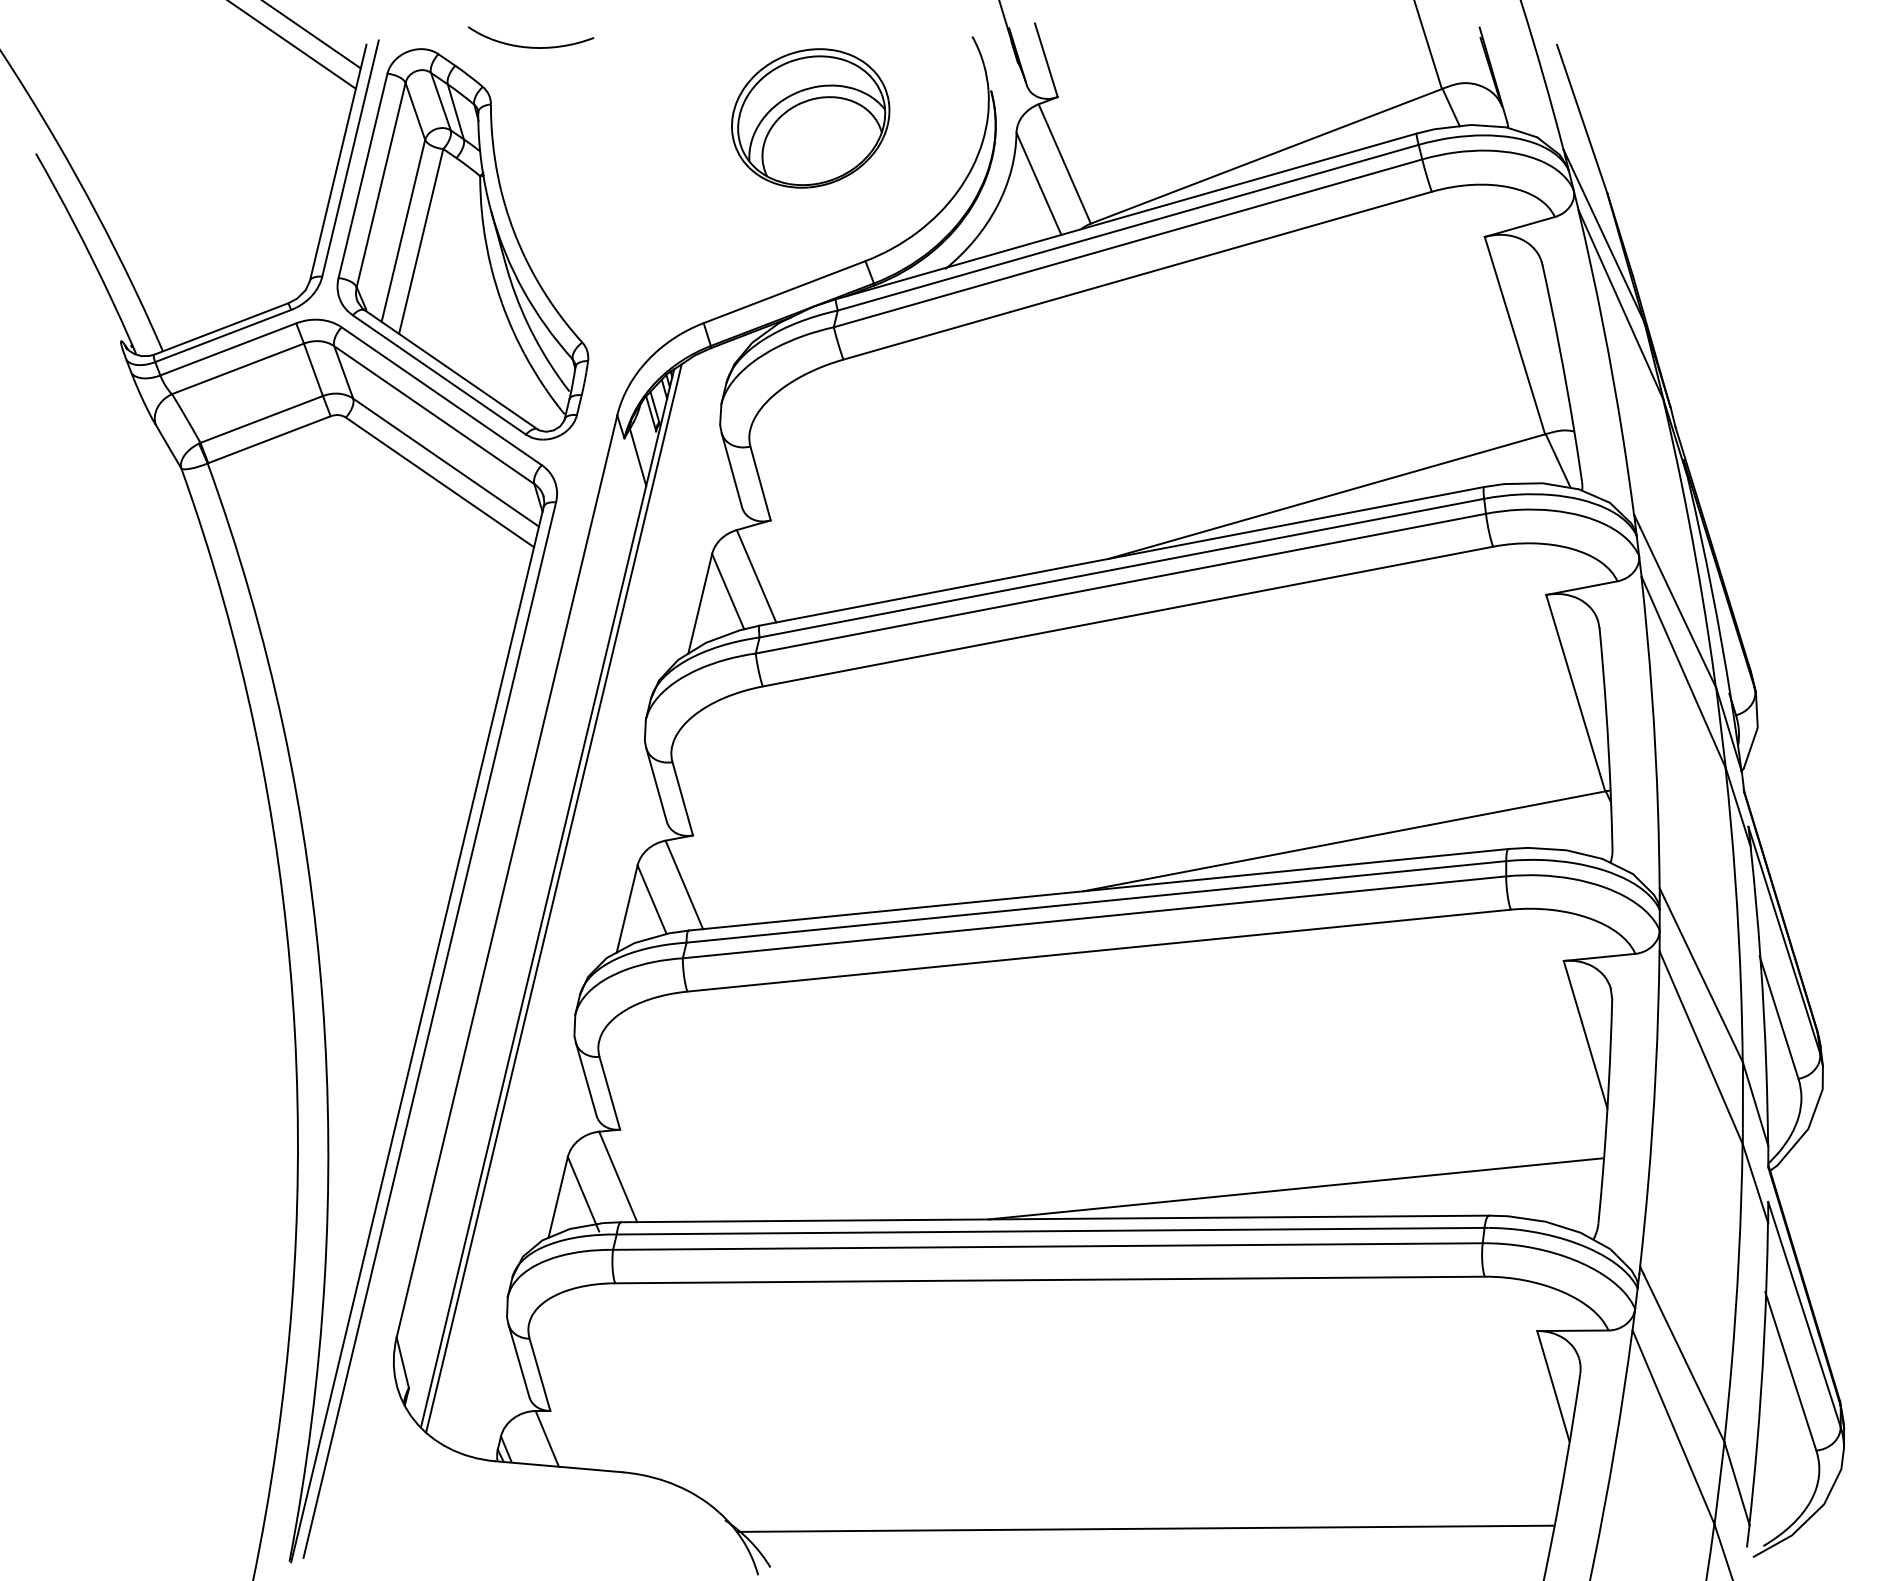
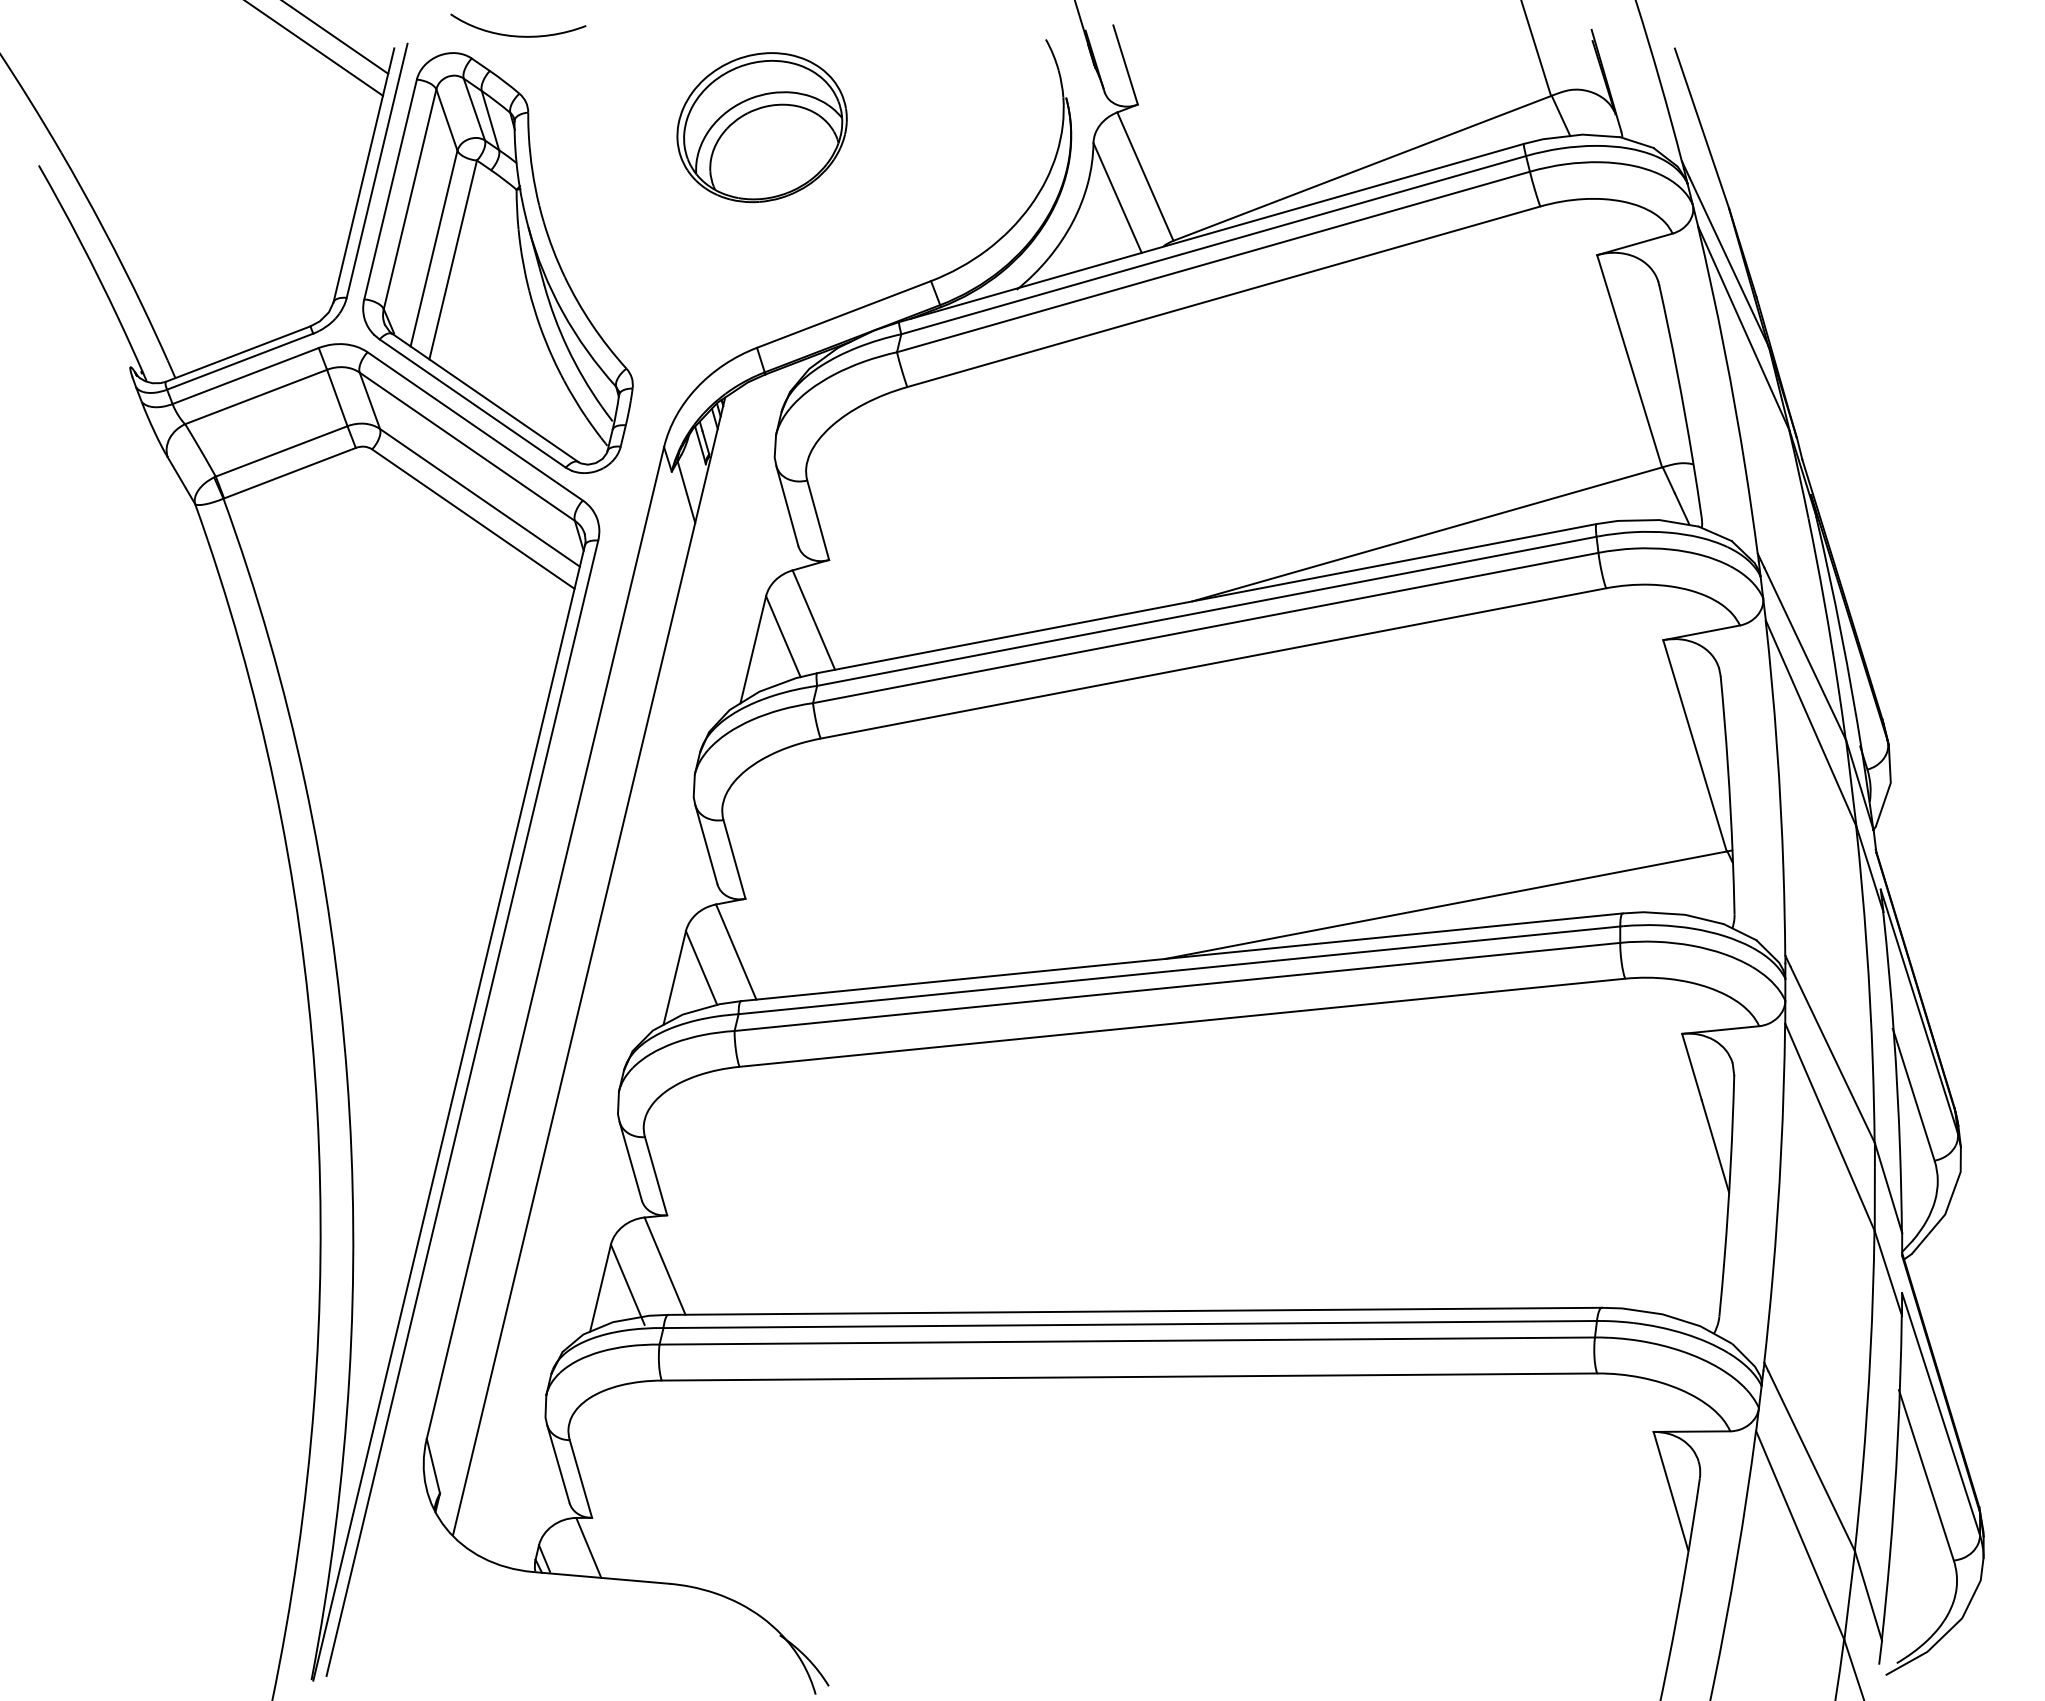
curve: (531, 46) -> (518, 35), moved
part: (810, 118) -> (761, 127), moved
line: (553, 898) -> (595, 966), removed
line: (1295, 1188) -> (1393, 1278), removed
line: (1145, 1528) -> (1232, 1644), removed

